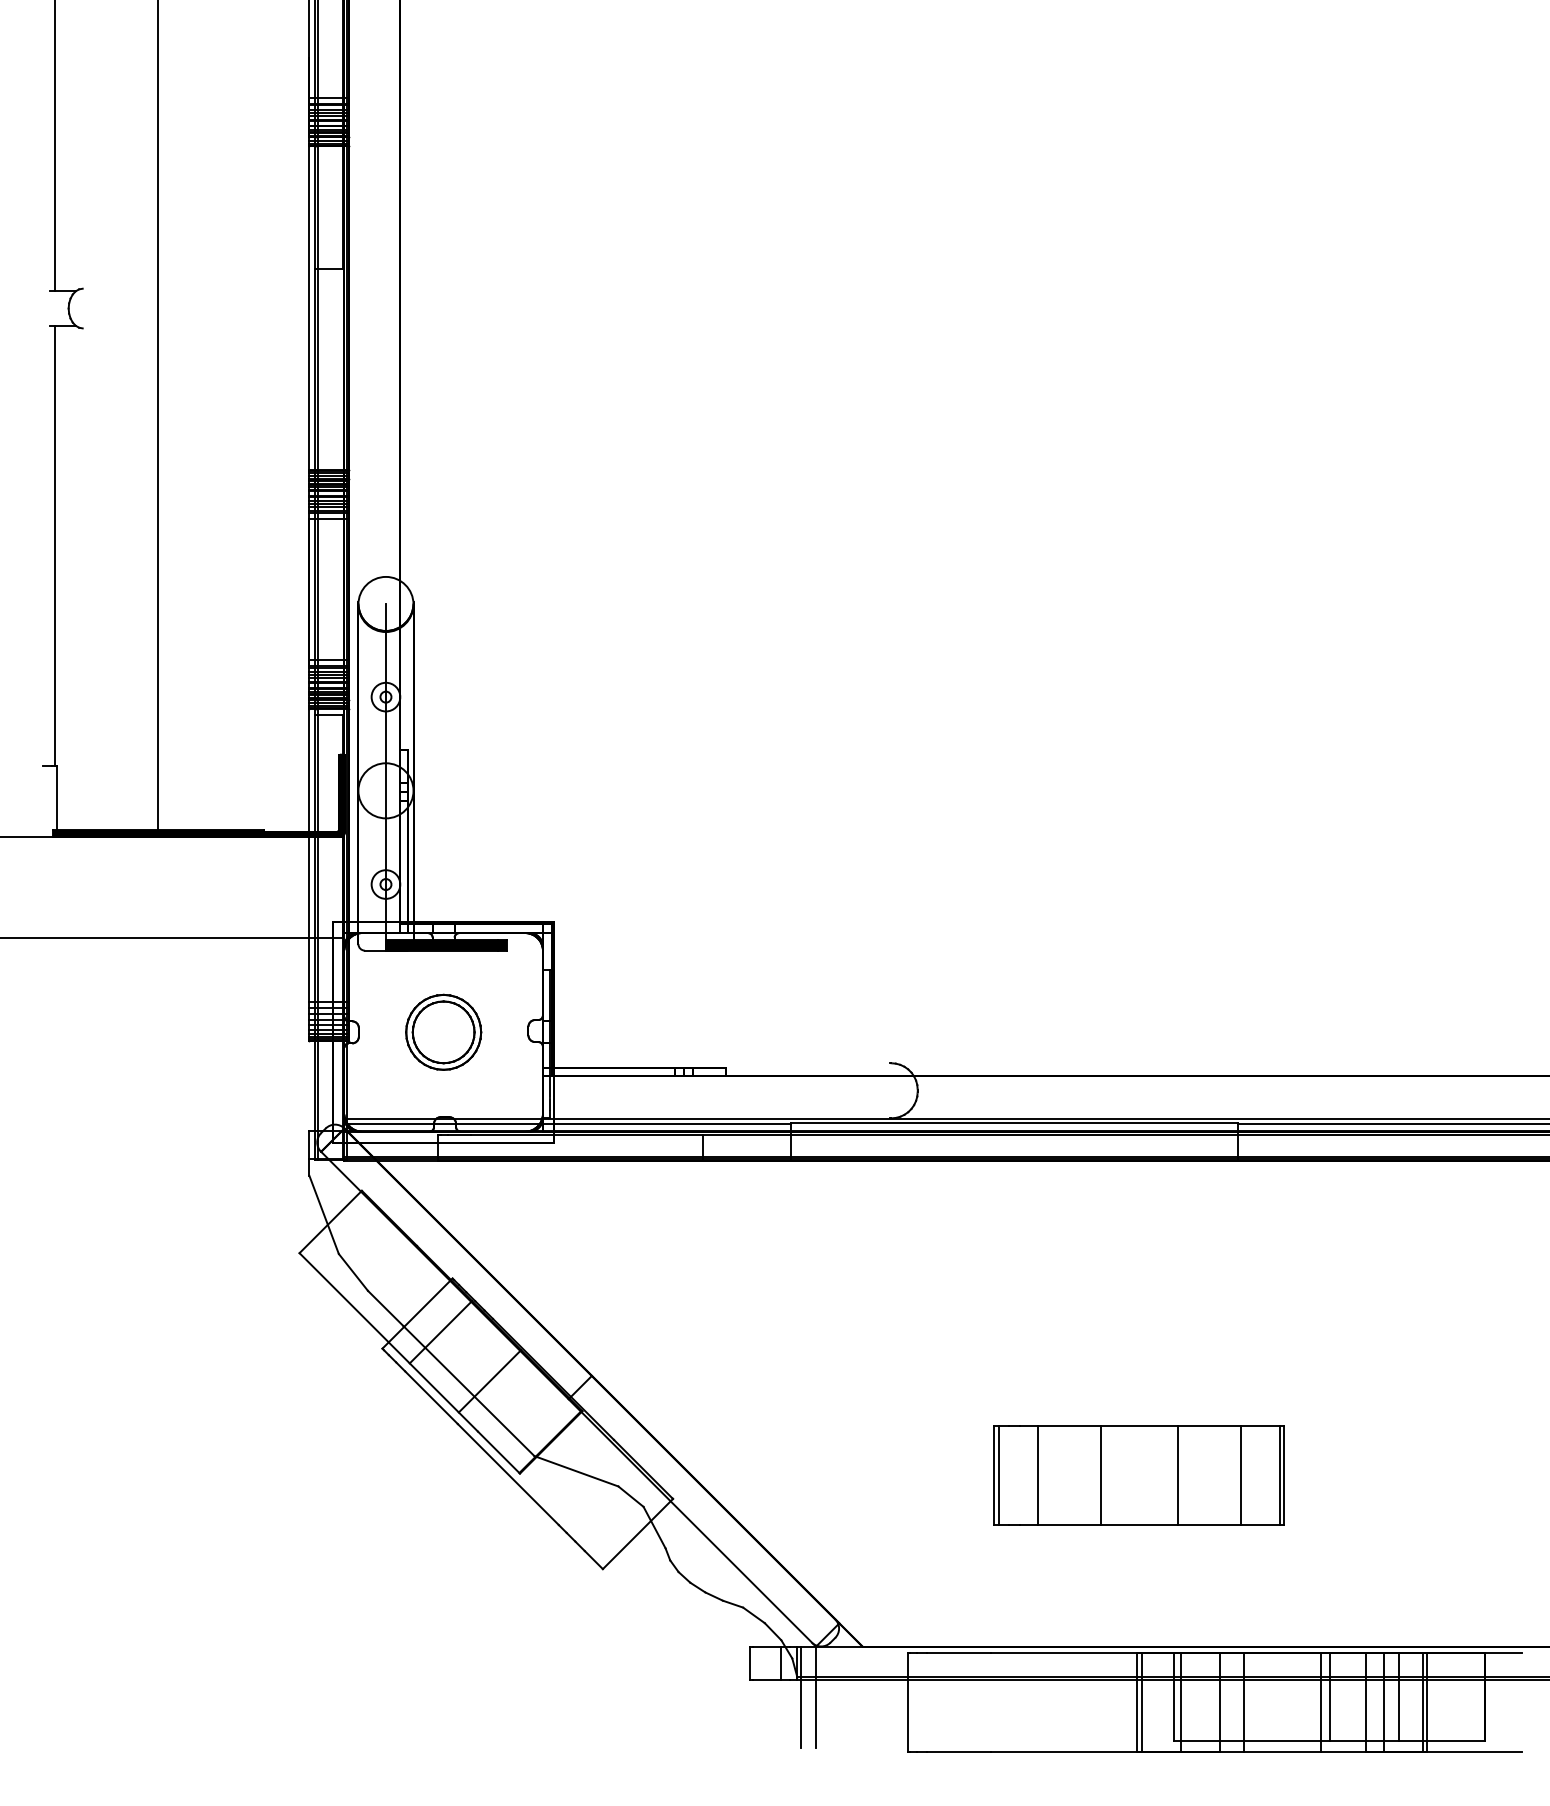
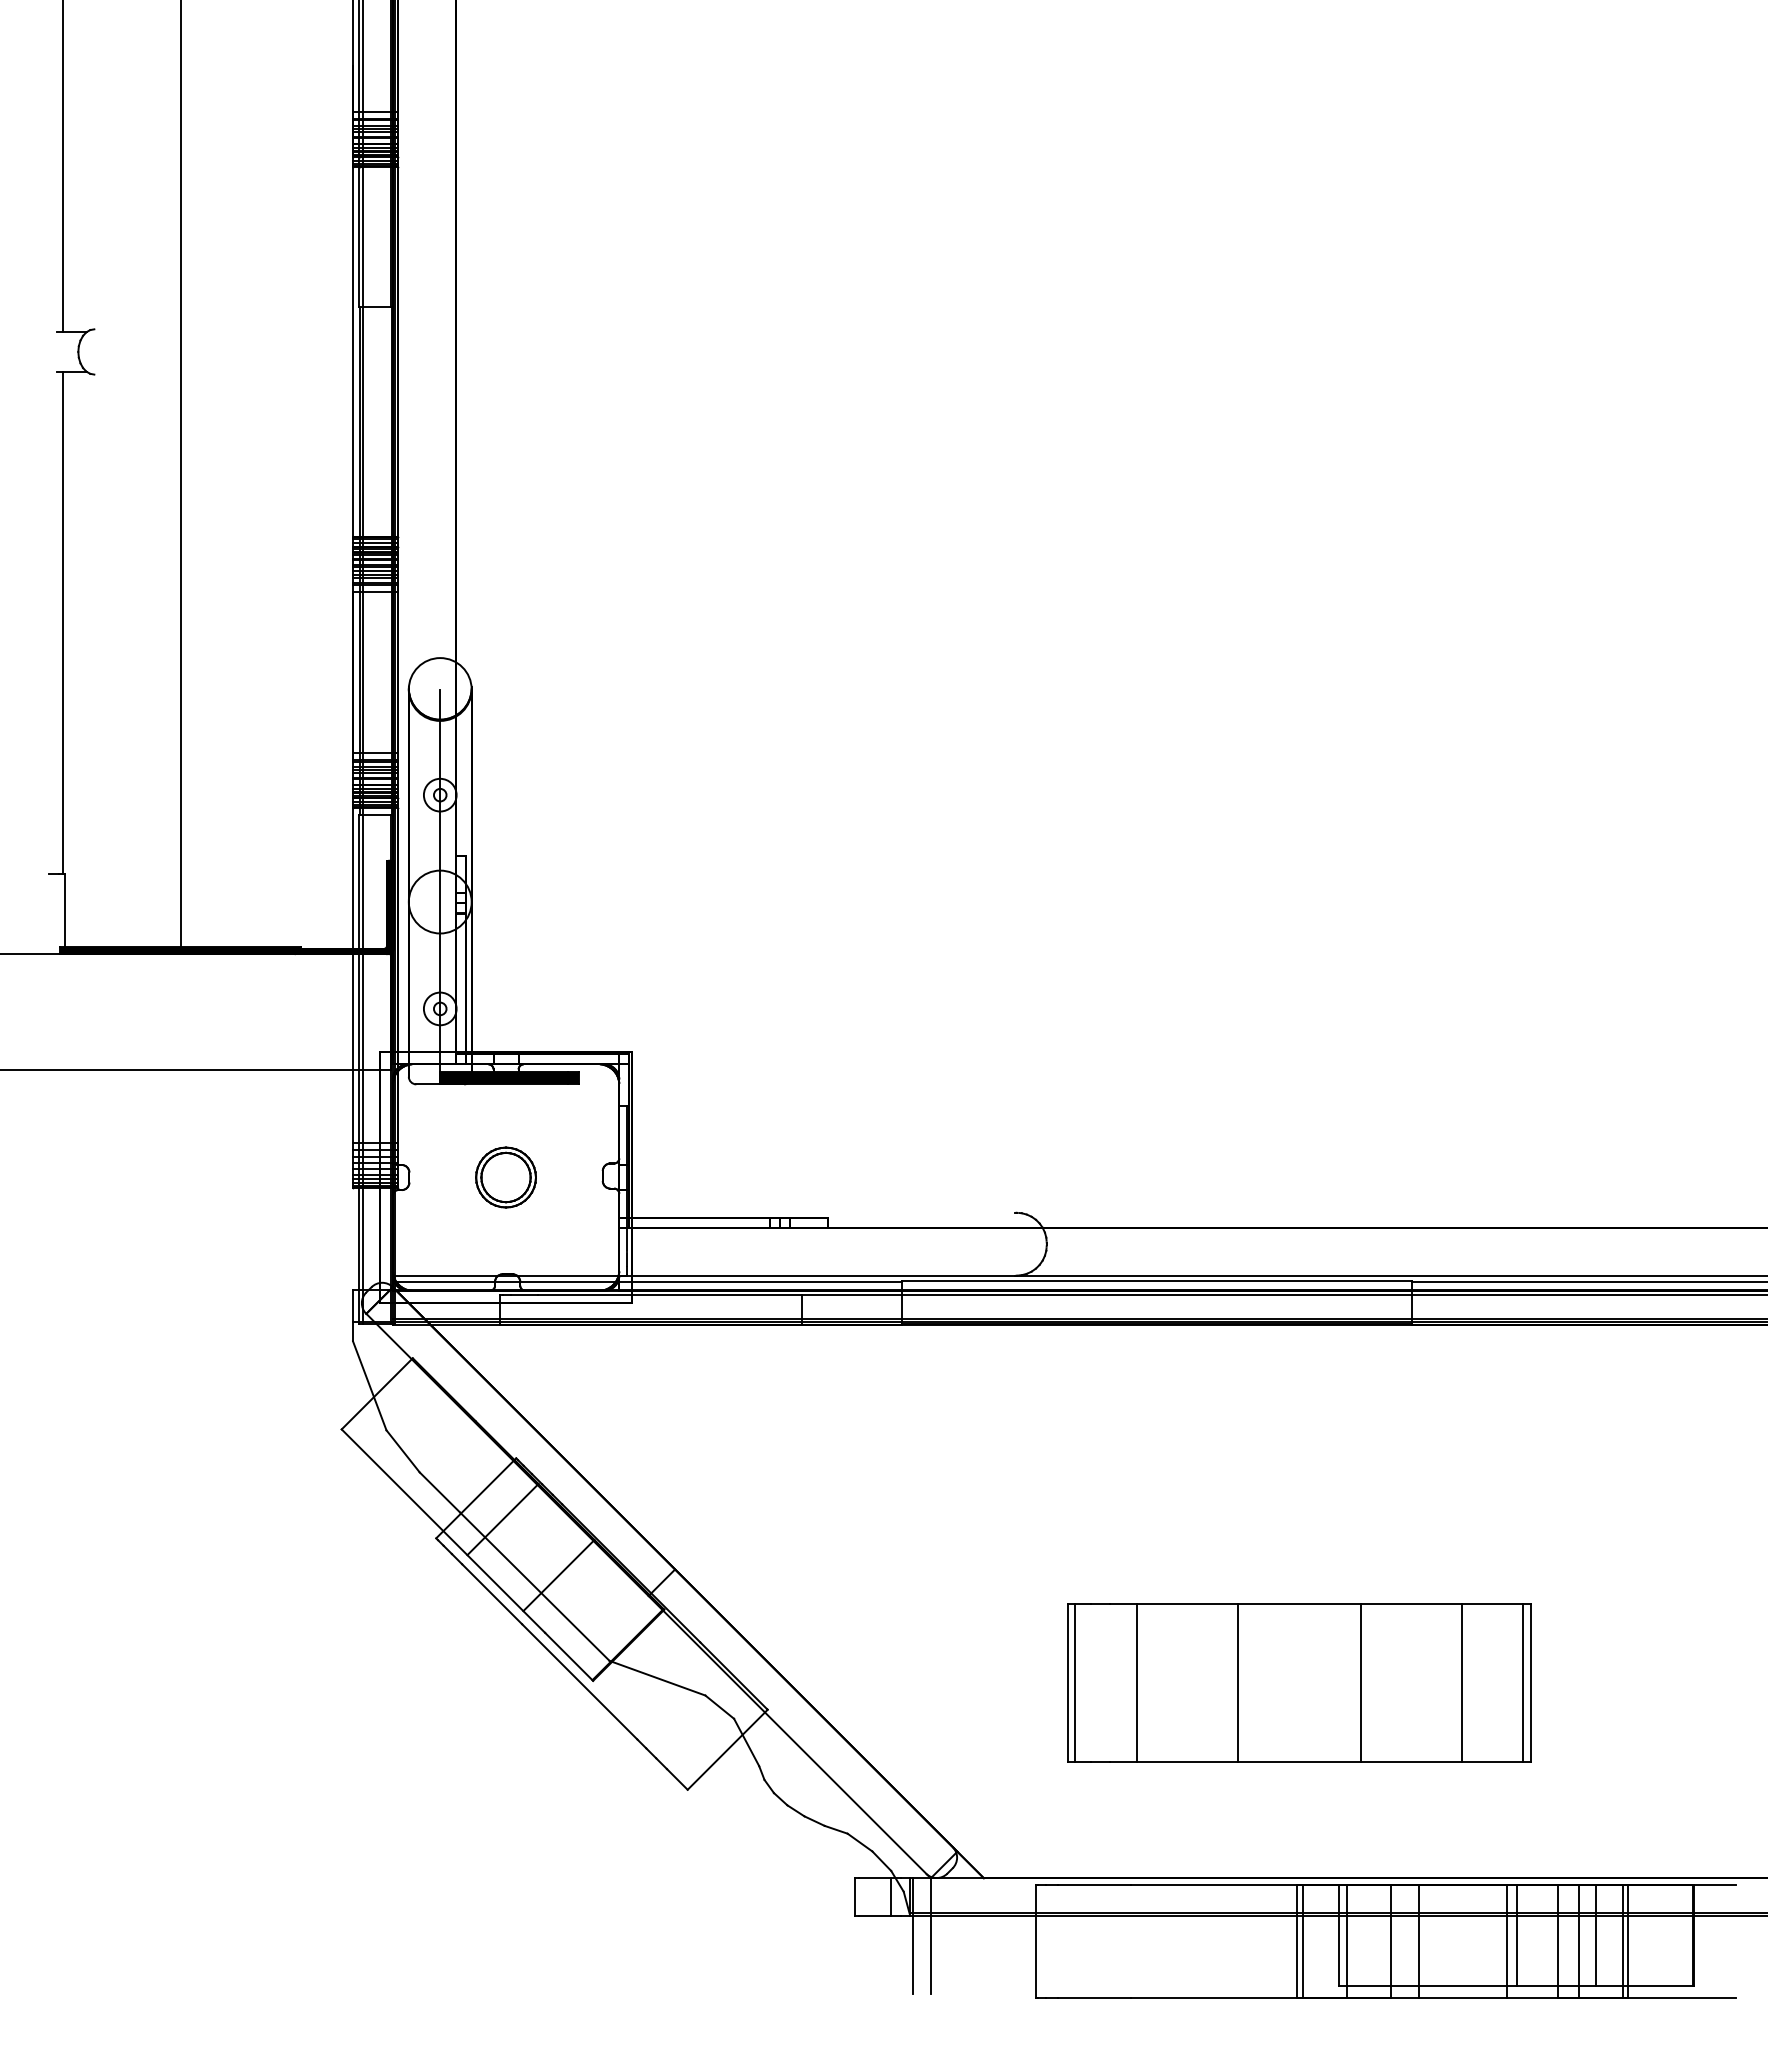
part: (443, 1032) -> (505, 1177), size x0.7
part: (1139, 1475) -> (1299, 1682), size x1.4

